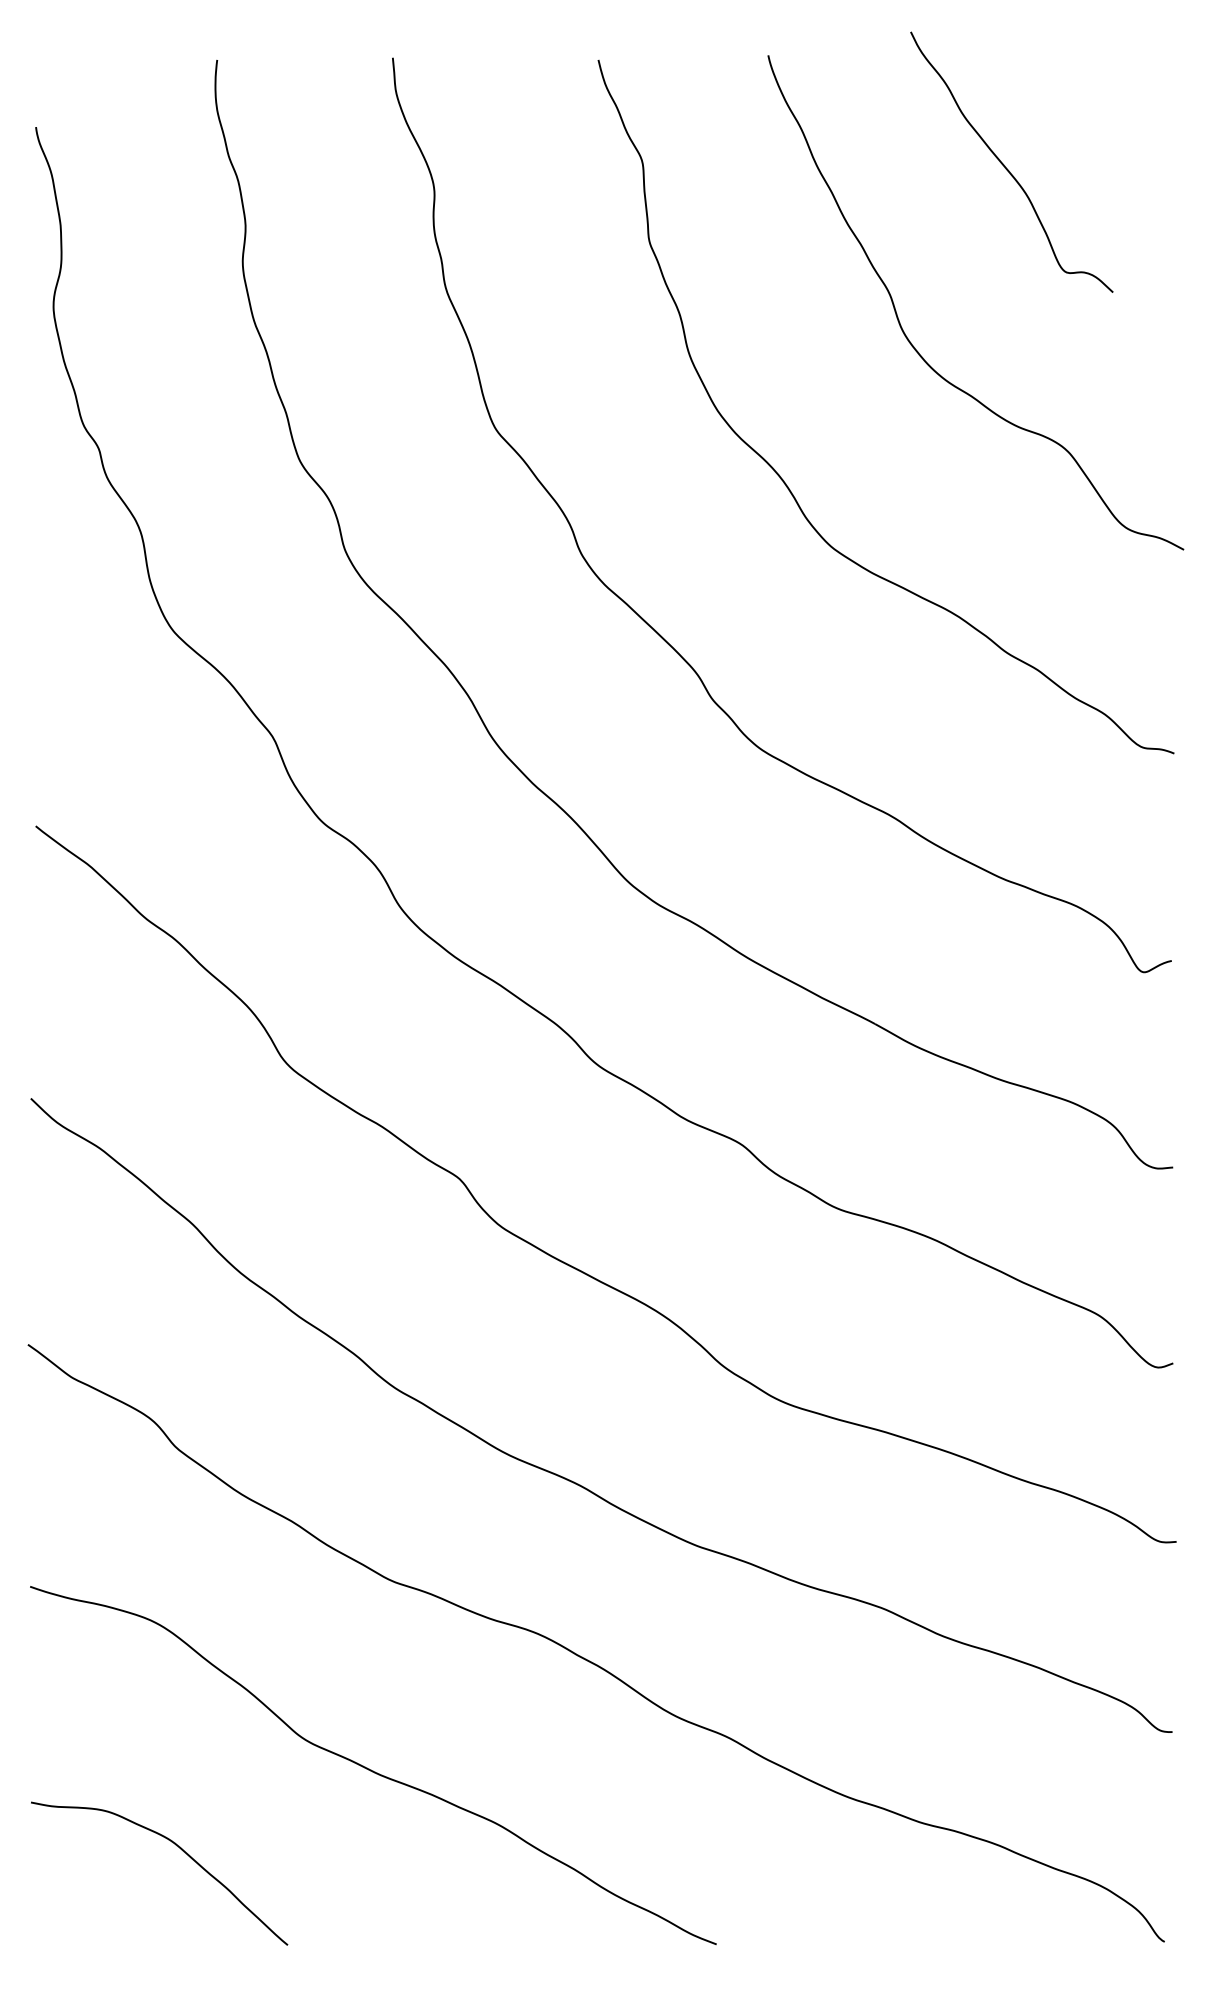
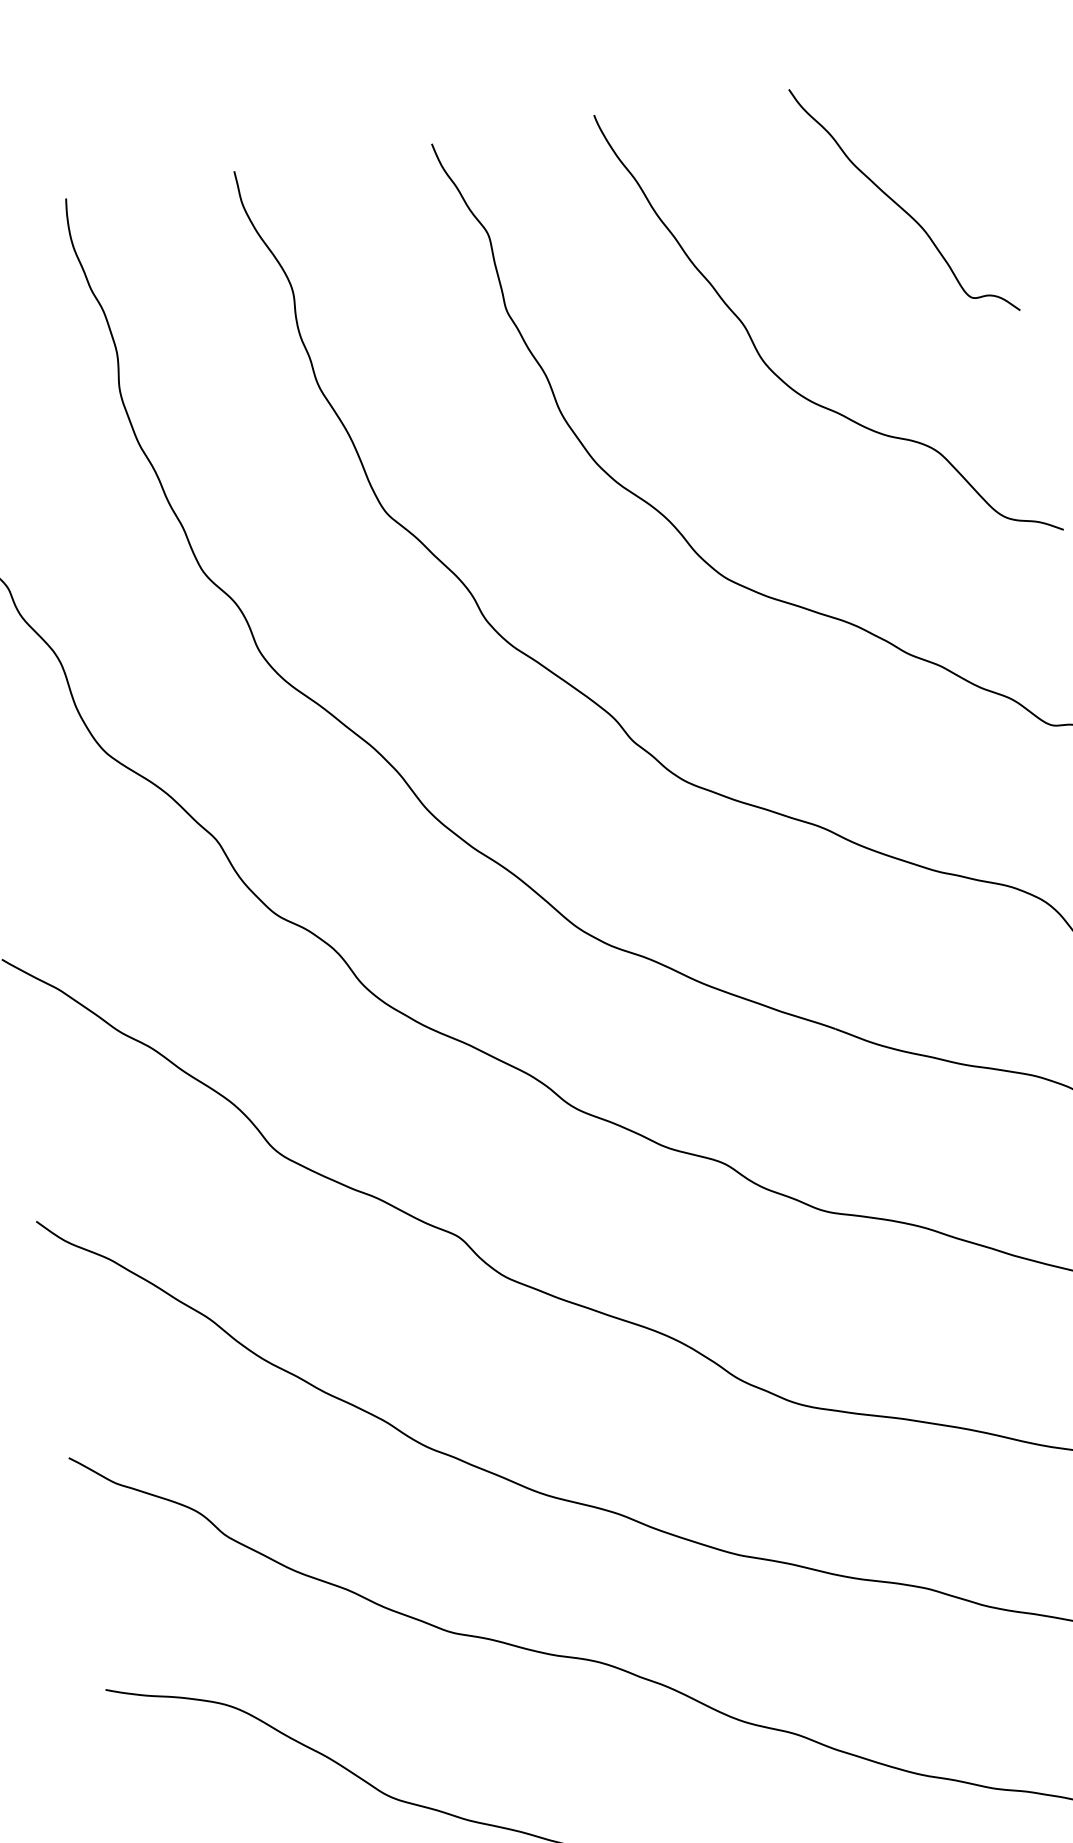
curve: (1004, 164) -> (897, 203), moved

